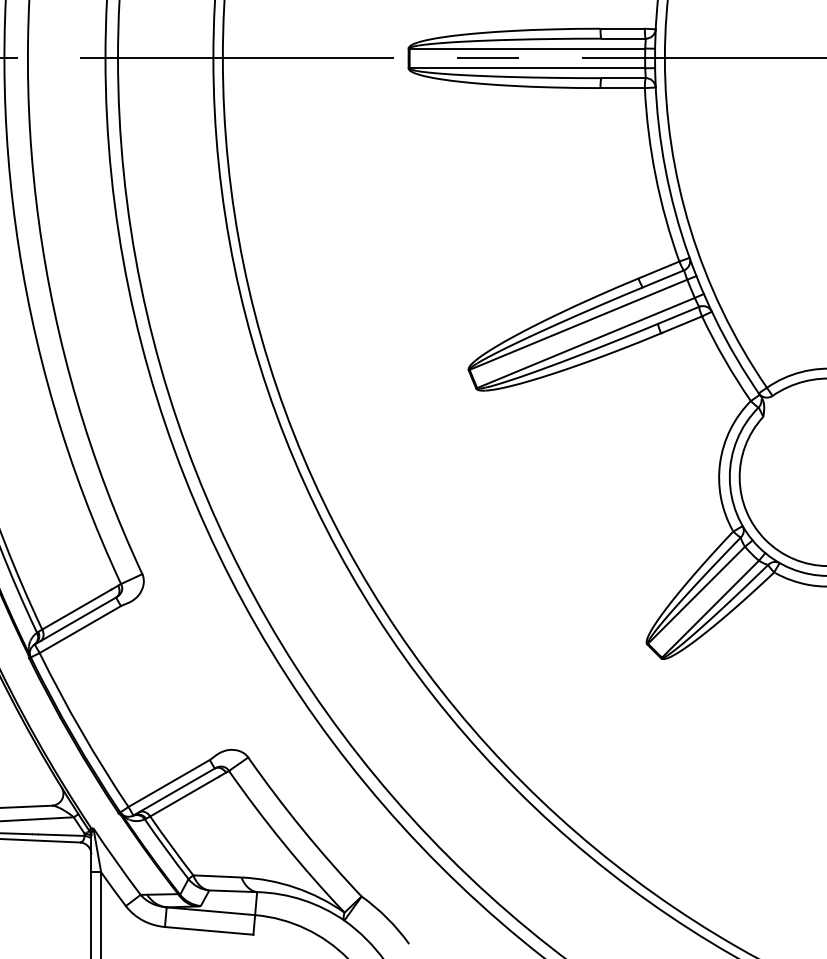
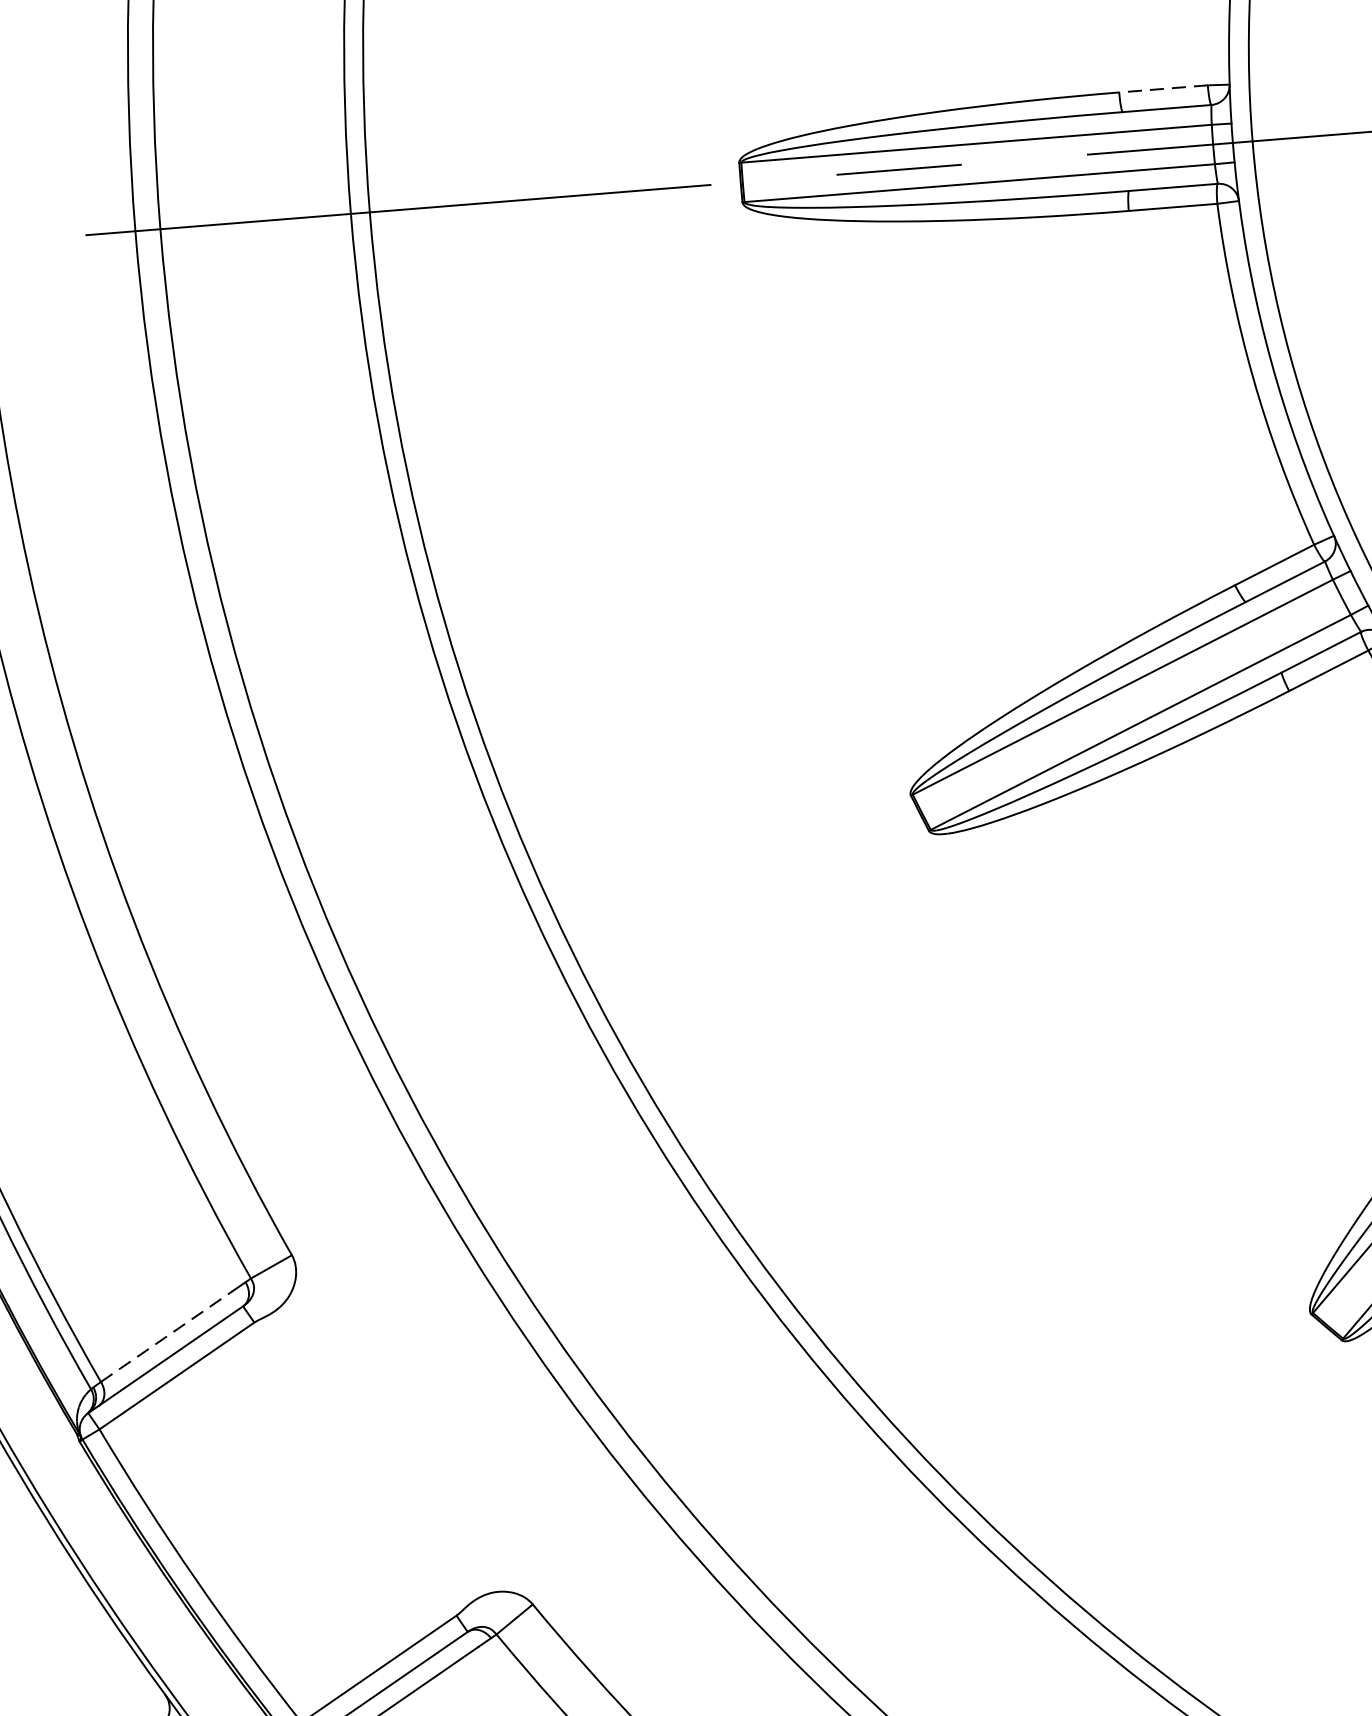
line: (622, 28) -> (1163, 88), solid -> dashed
line: (76, 609) -> (166, 1336), solid -> dashed

